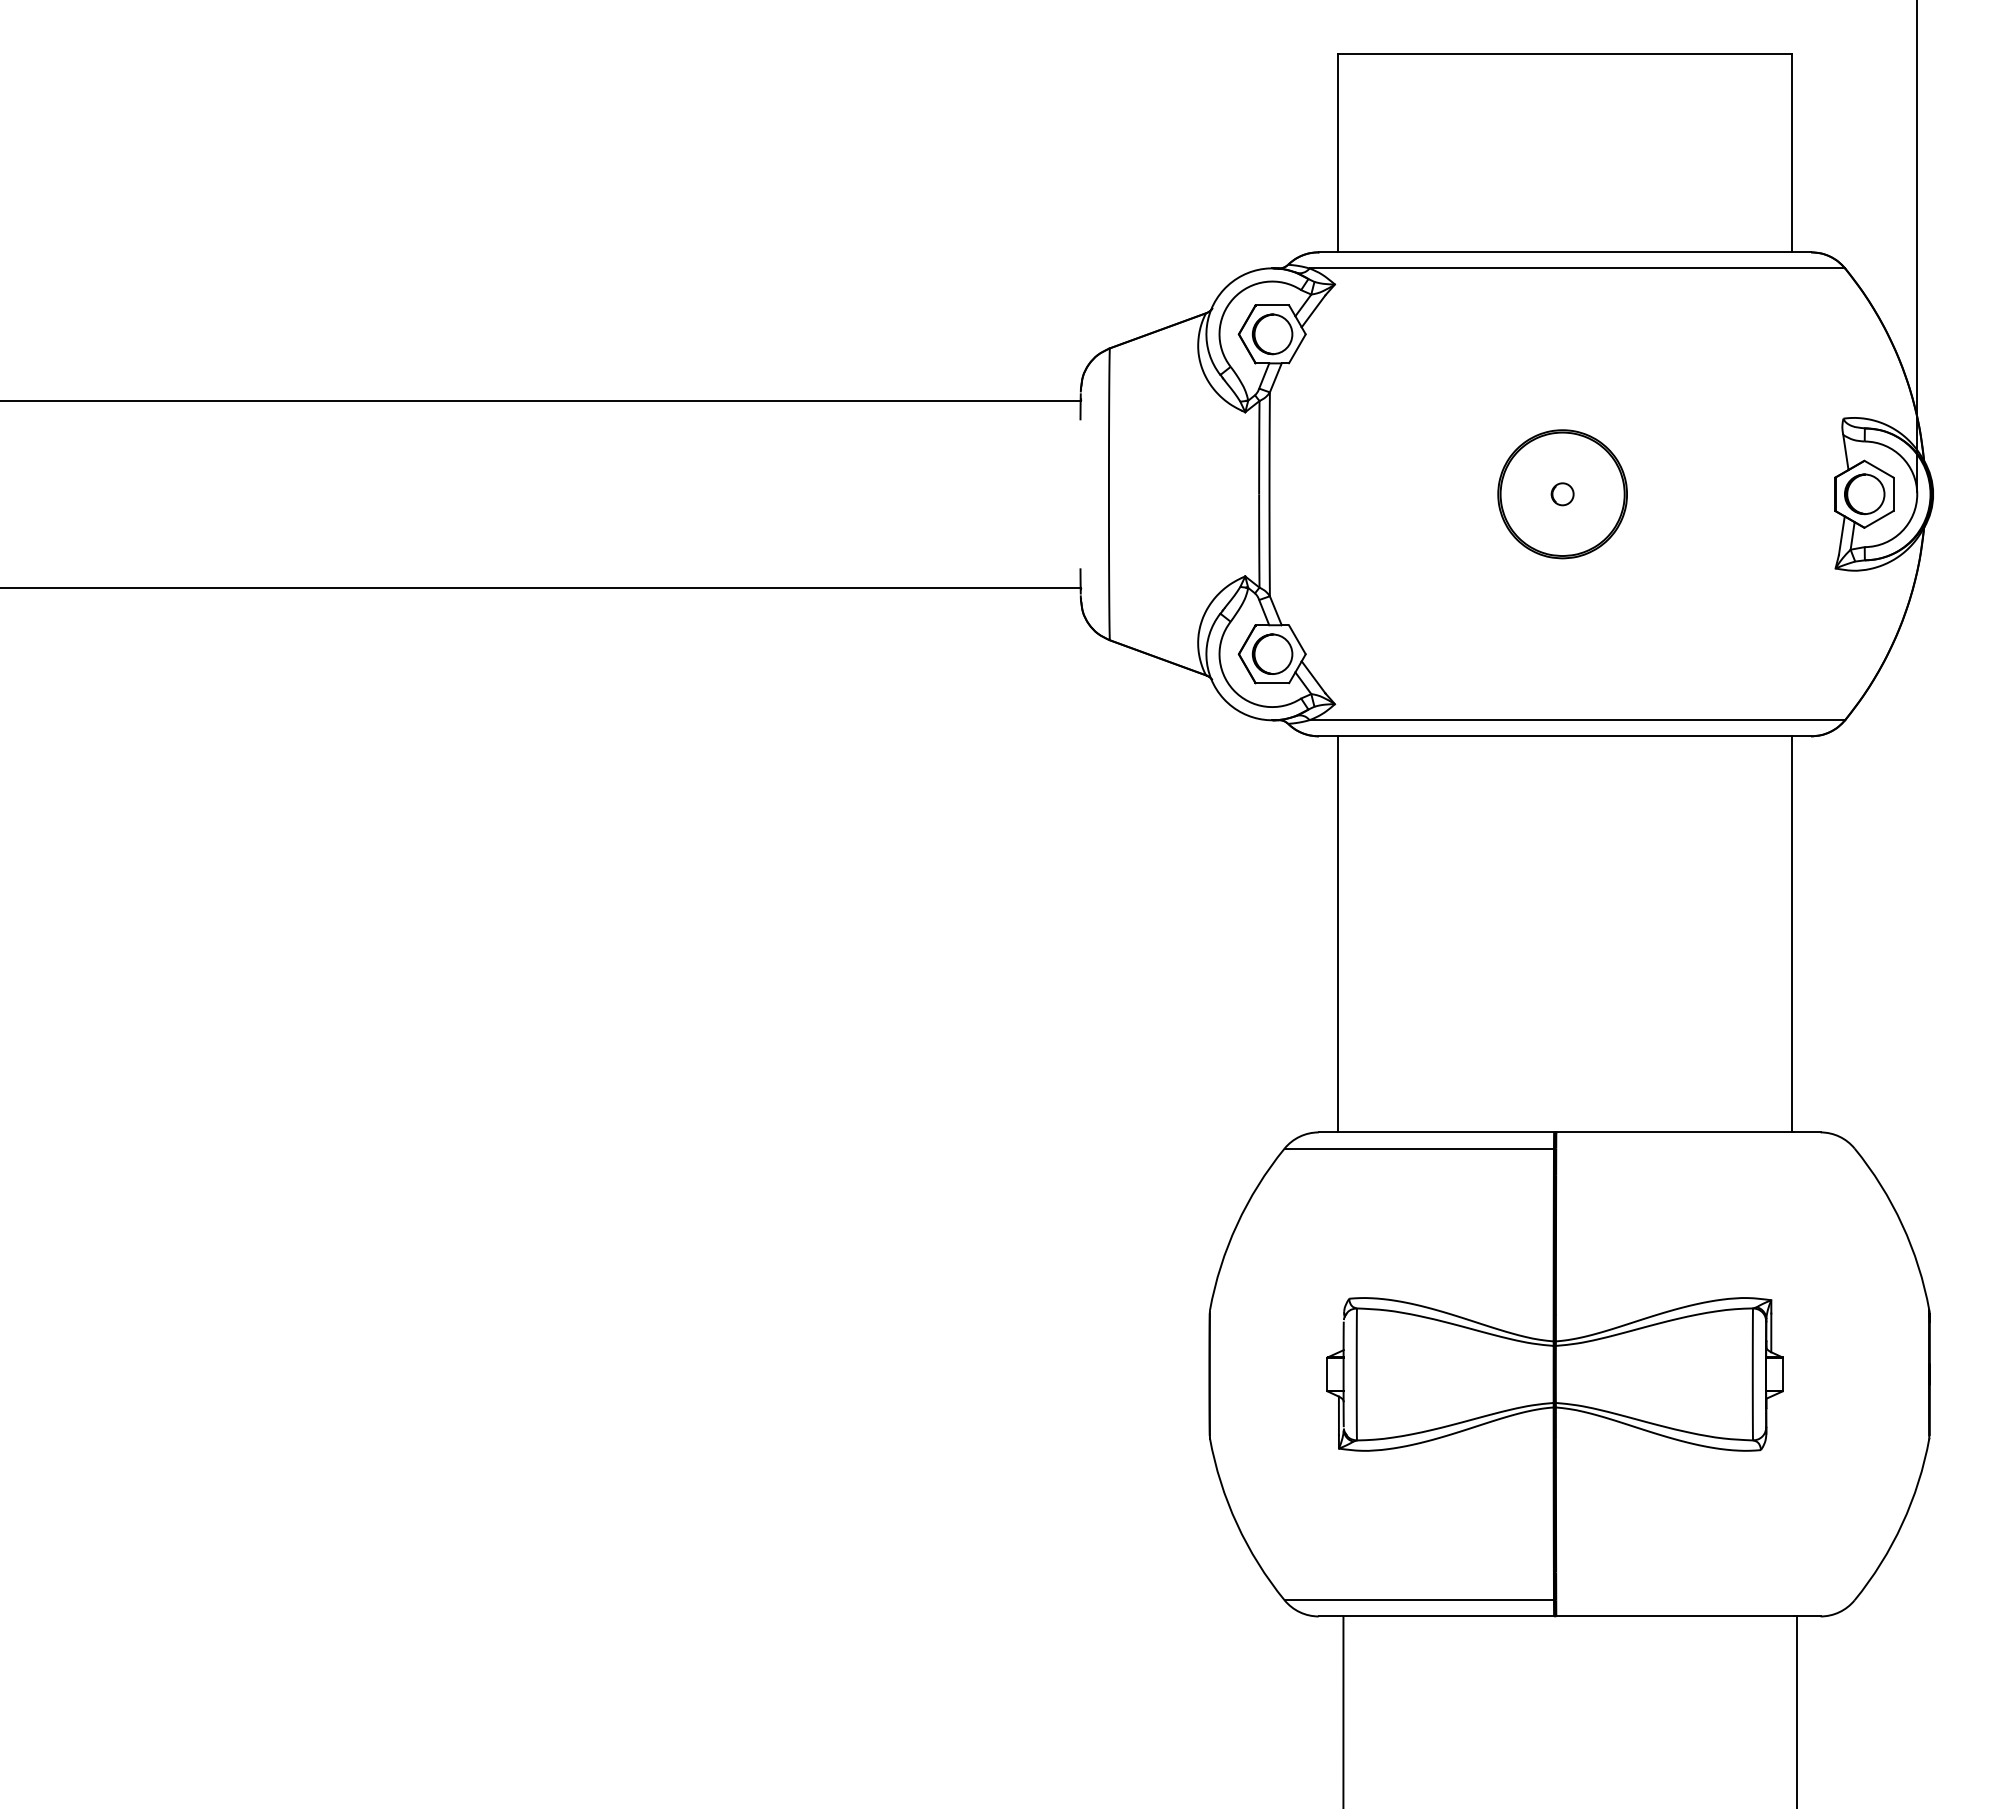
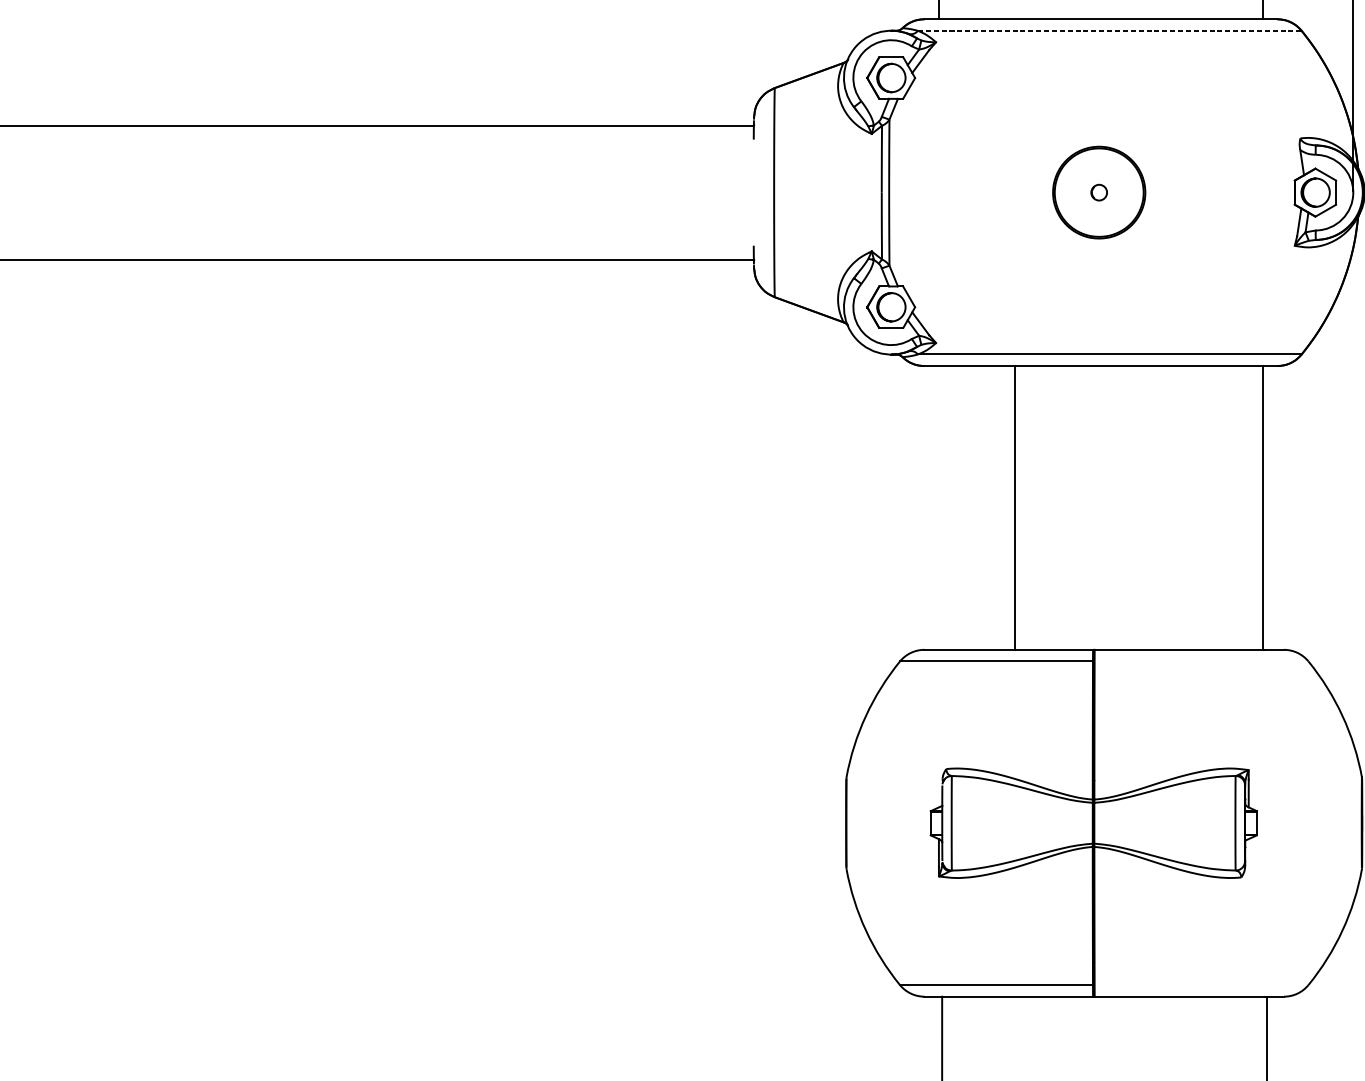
line: (1577, 268) -> (1109, 30), solid -> dashed
line: (1338, 934) -> (1015, 508), moved

